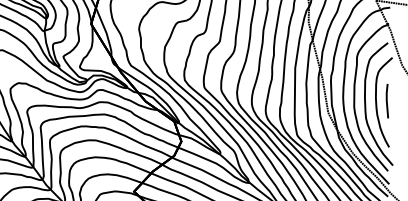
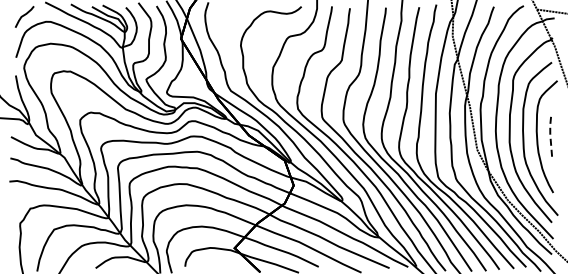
line: (386, 100) -> (550, 134), solid -> dashed

